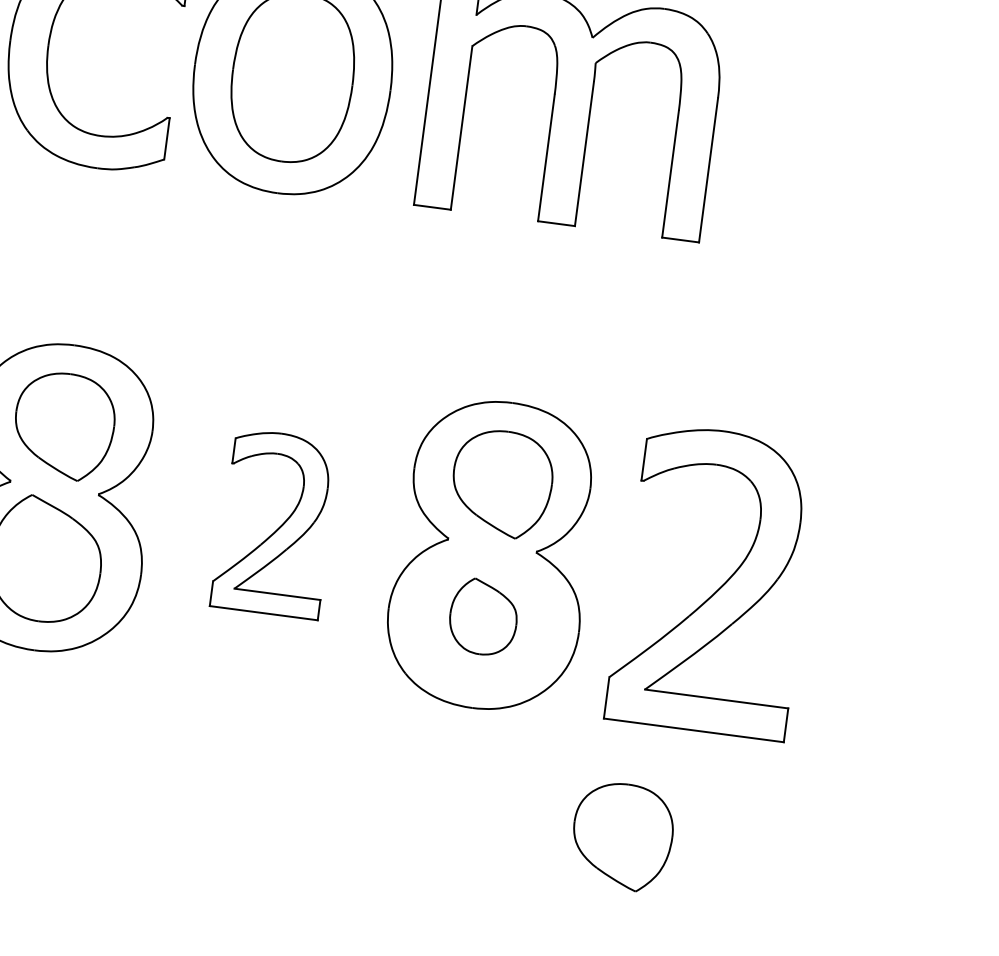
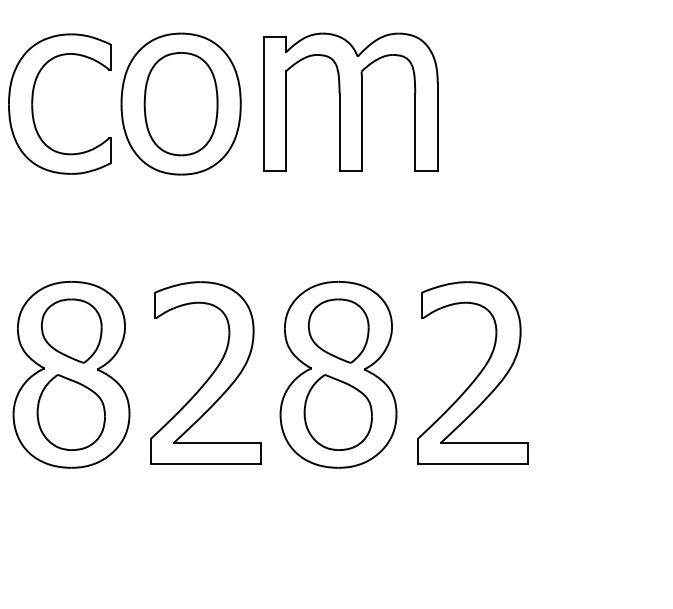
part: (274, 522) -> (205, 372), size x1.67
part: (482, 617) -> (337, 412), size x1.67
part: (622, 835) -> (438, 532), removed

